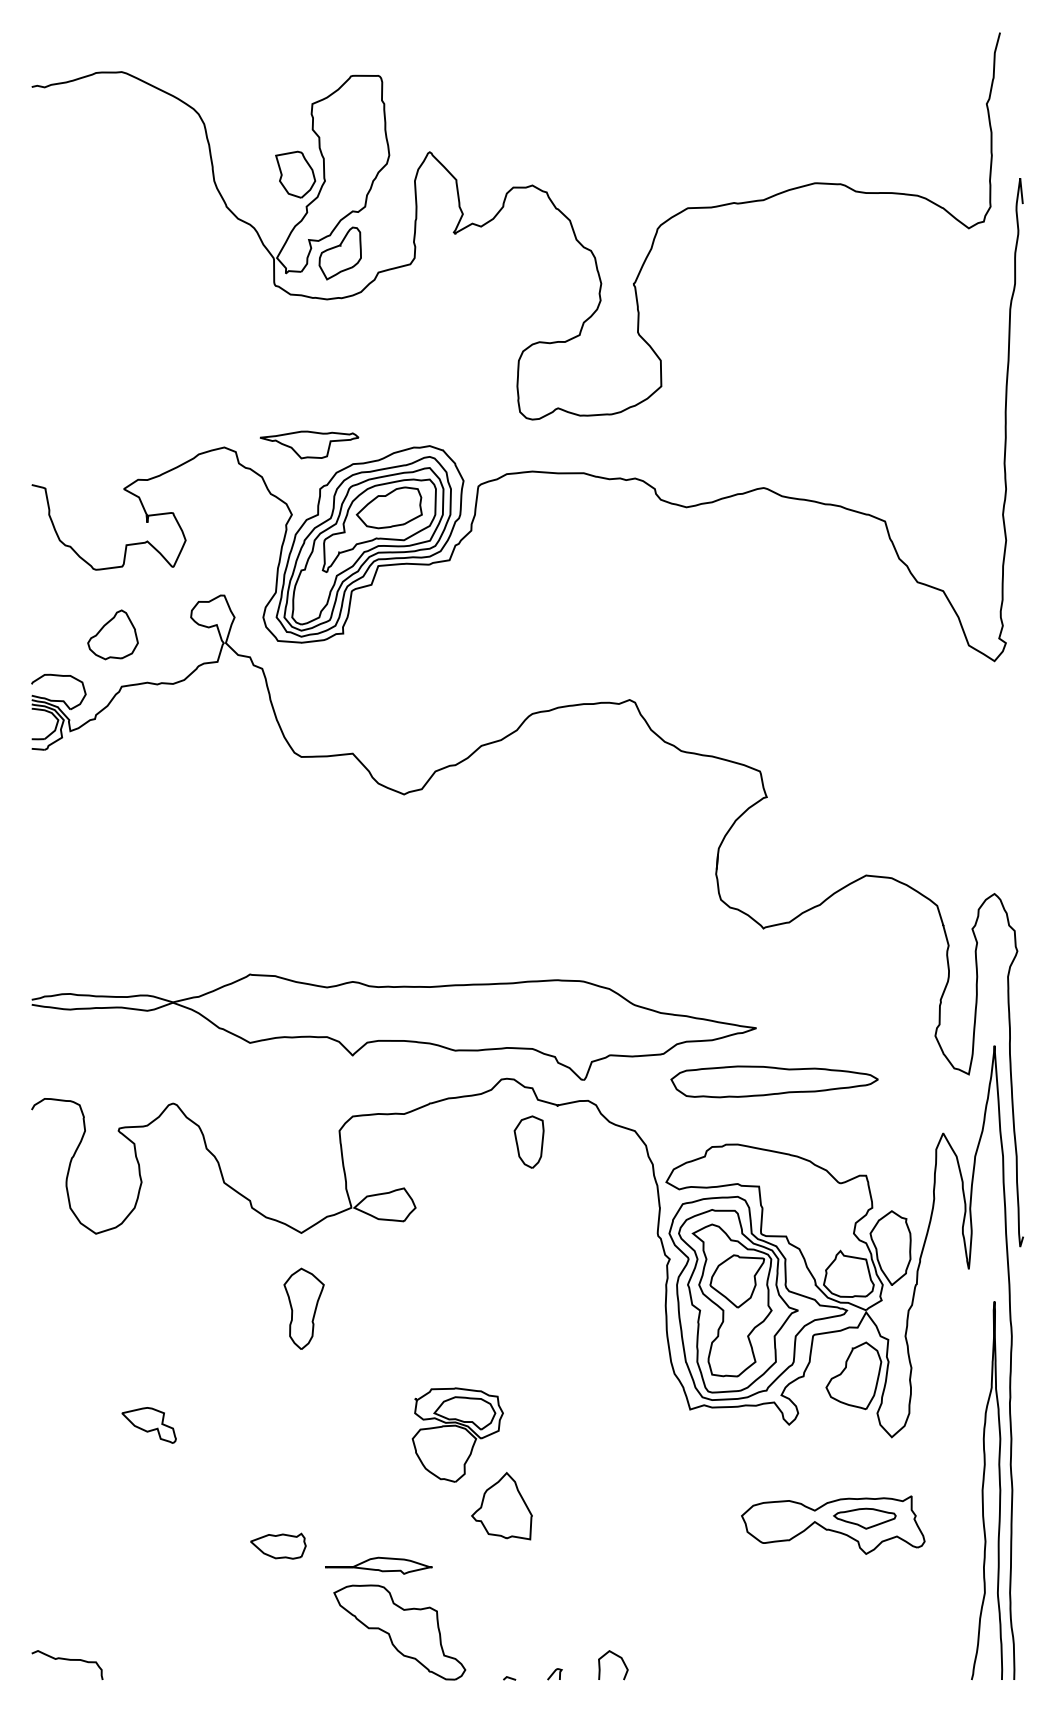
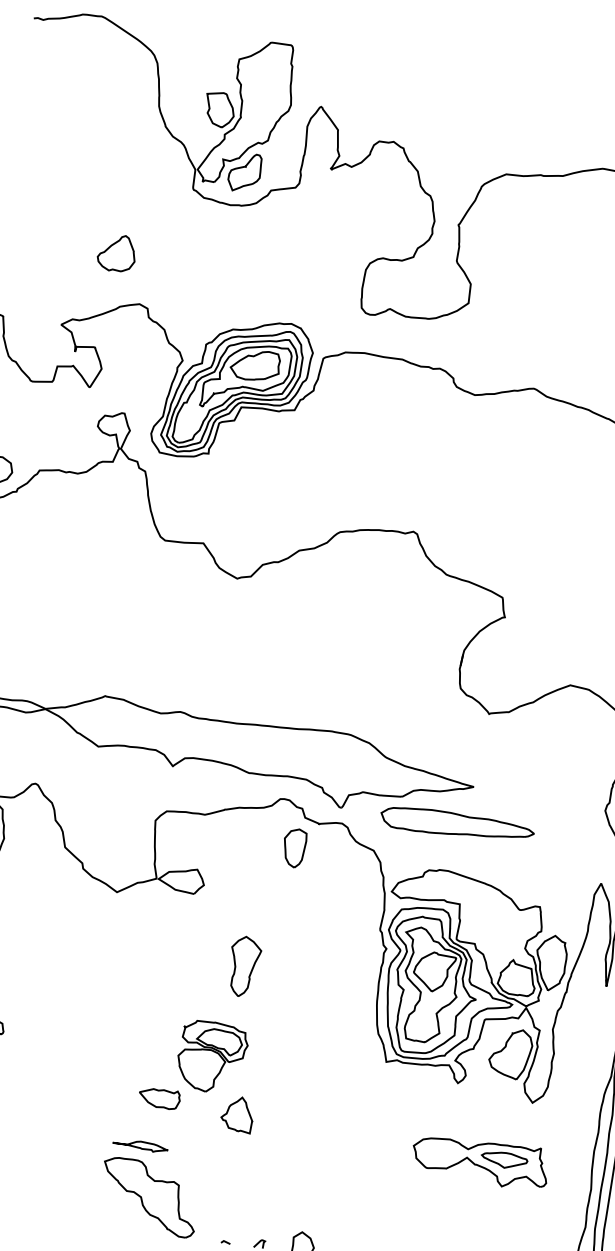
part: (309, 444) -> (202, 310), removed
part: (112, 634) -> (116, 252), moved
part: (774, 1081) -> (457, 824), moved
part: (303, 1308) -> (243, 966), moved
part: (501, 1506) -> (237, 1114), size x0.7
part: (278, 1545) -> (159, 1097), moved
part: (378, 1565) -> (140, 1145), size x0.7

